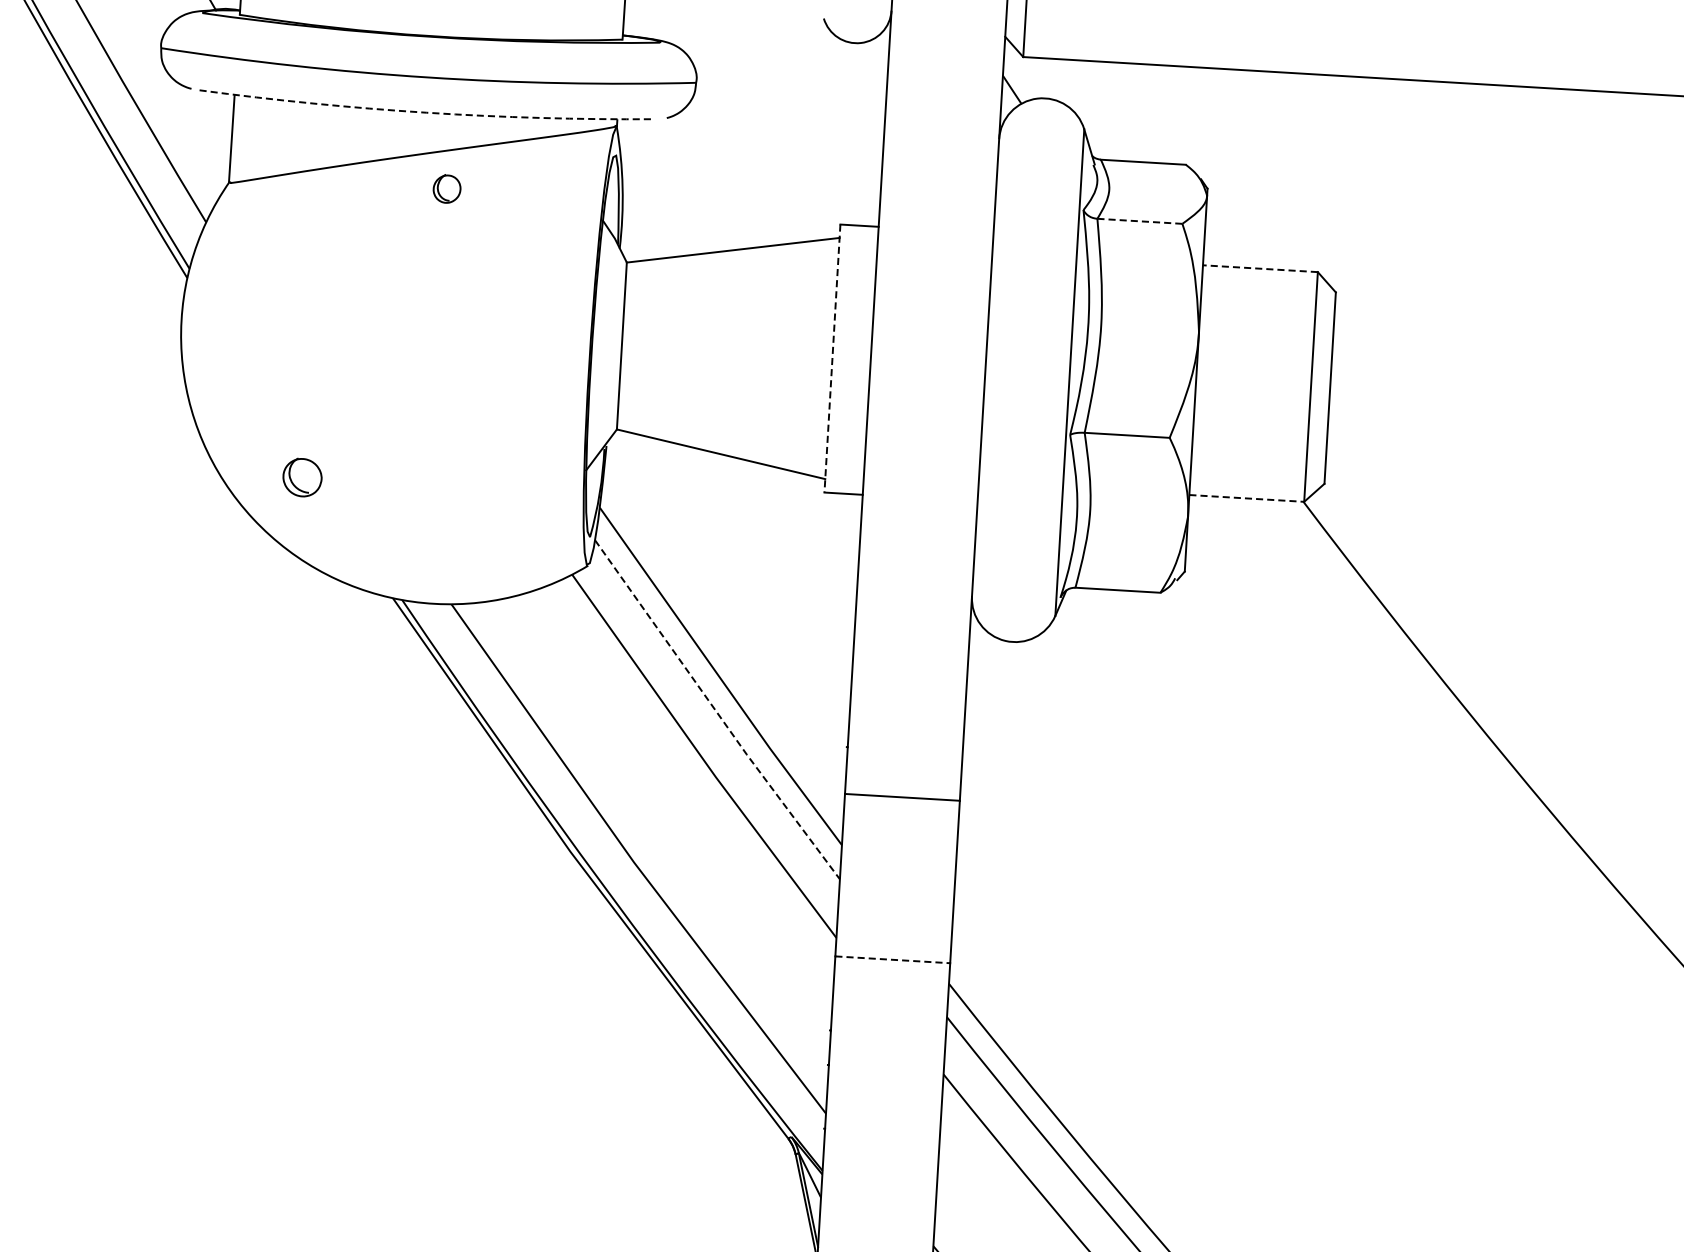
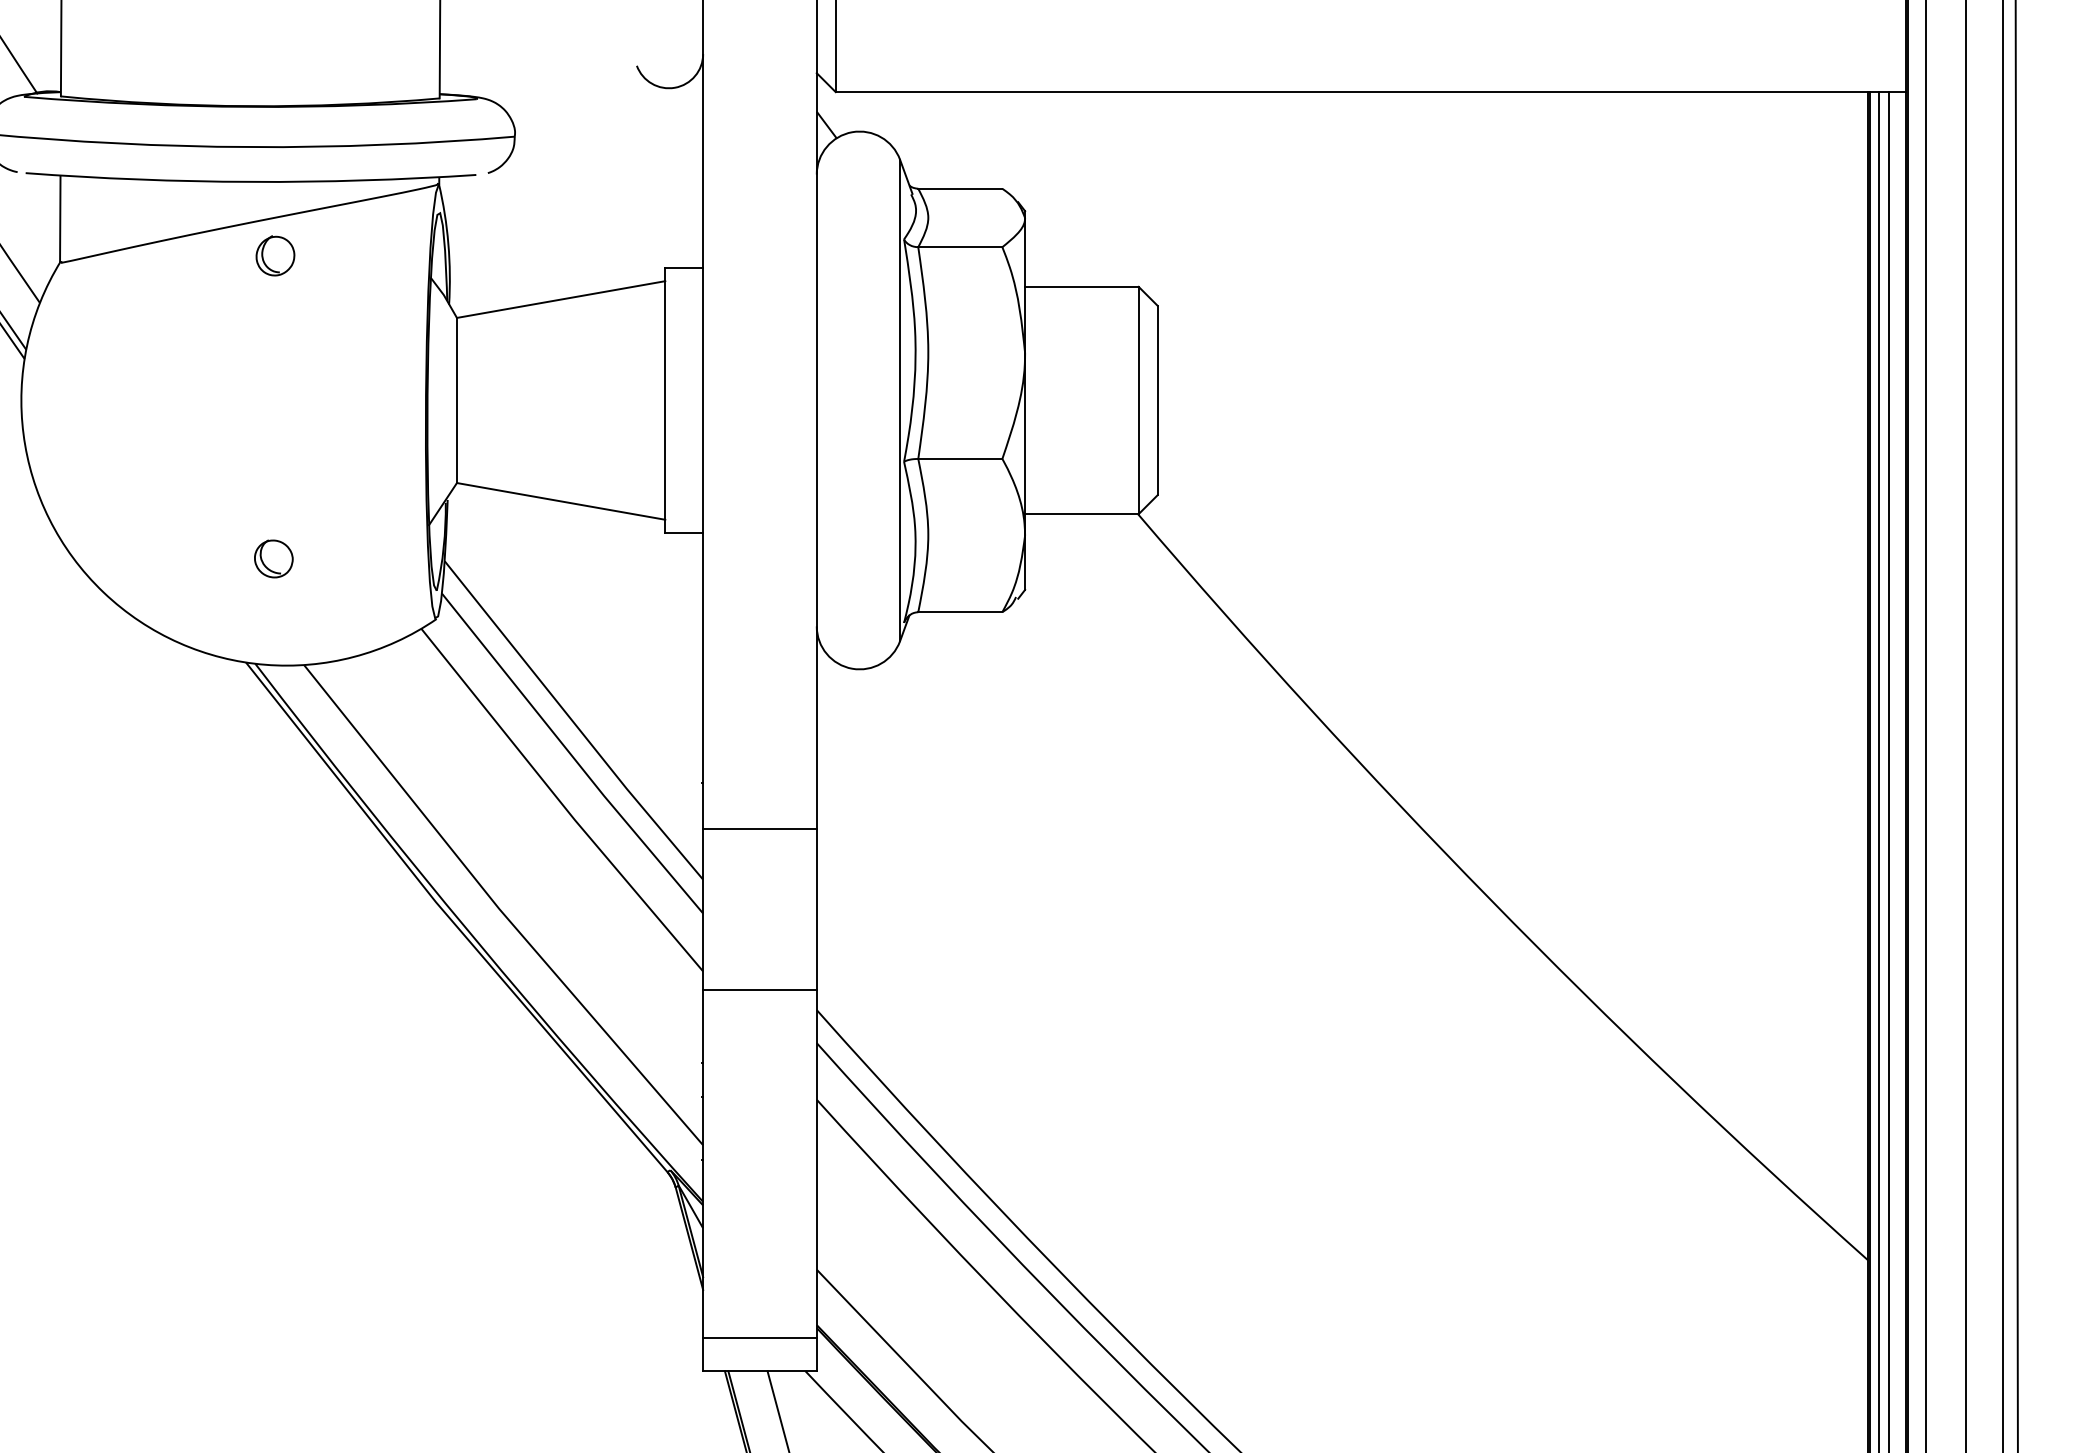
arc: (426, 112) -> (250, 181), dashed -> solid
part: (447, 188) -> (275, 255), size x1.43
line: (1140, 221) -> (960, 247), dashed -> solid
line: (1260, 268) -> (1081, 286), dashed -> solid
line: (832, 358) -> (665, 400), dashed -> solid
part: (302, 477) -> (273, 558), moved
line: (1246, 498) -> (1081, 514), dashed -> solid
line: (716, 711) -> (571, 755), dashed -> solid
line: (892, 959) -> (759, 989), dashed -> solid

